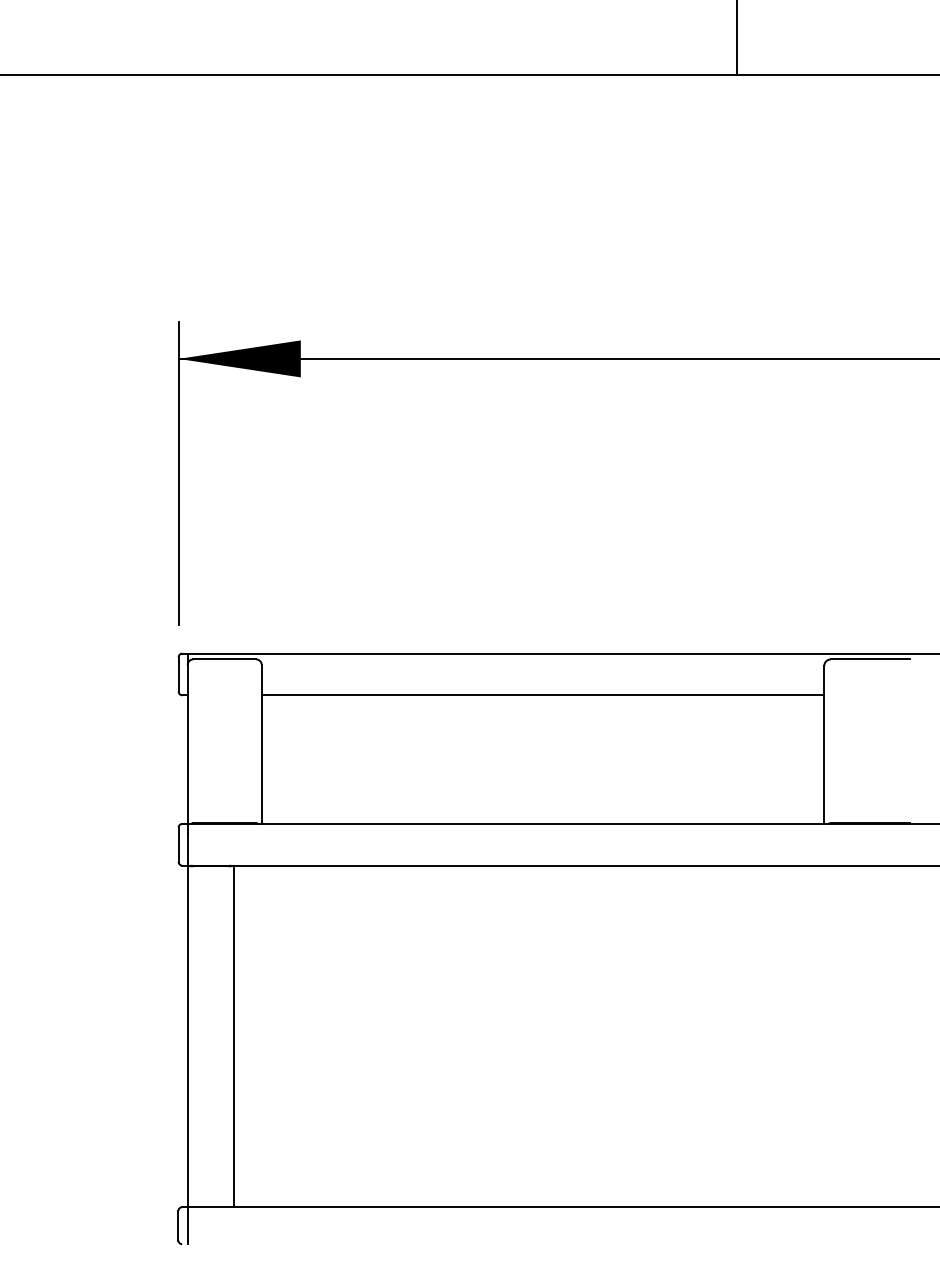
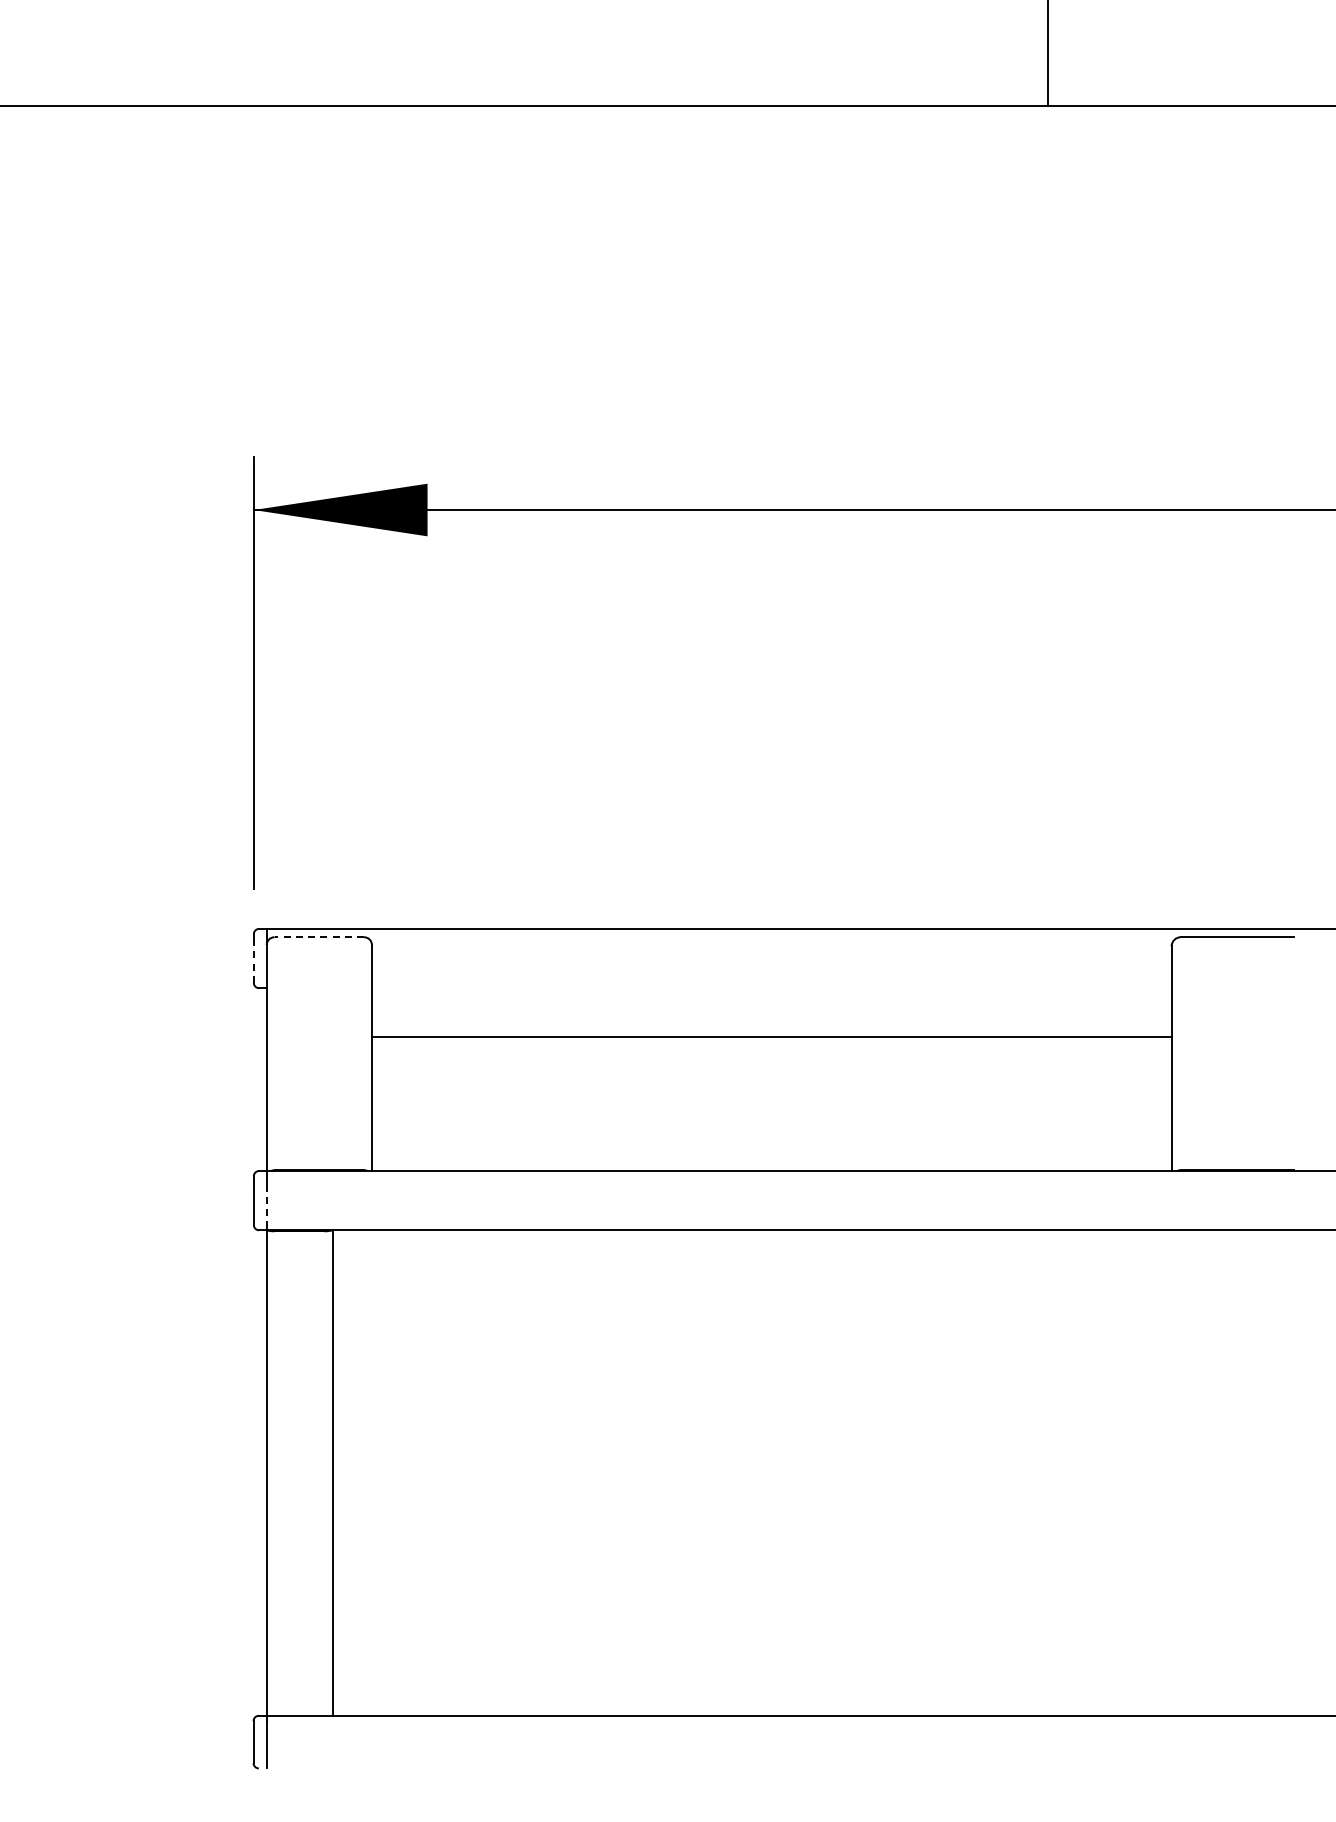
line: (224, 659) -> (319, 937), solid -> dashed
line: (178, 677) -> (253, 962), solid -> dashed
line: (542, 695) -> (771, 1037), moved
line: (187, 848) -> (266, 1205), solid -> dashed

